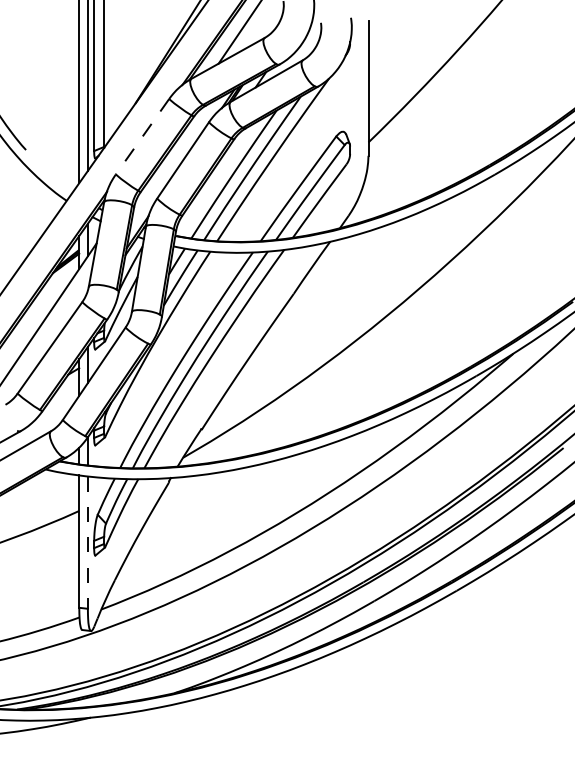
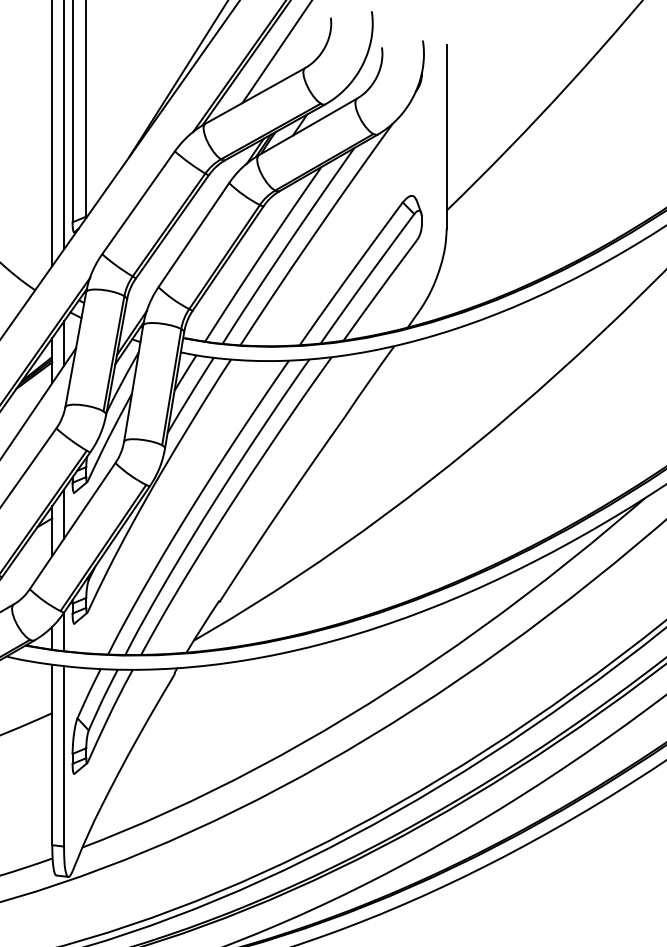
line: (142, 137) -> (138, 203), dashed -> solid
line: (87, 543) -> (63, 757), dashed -> solid

